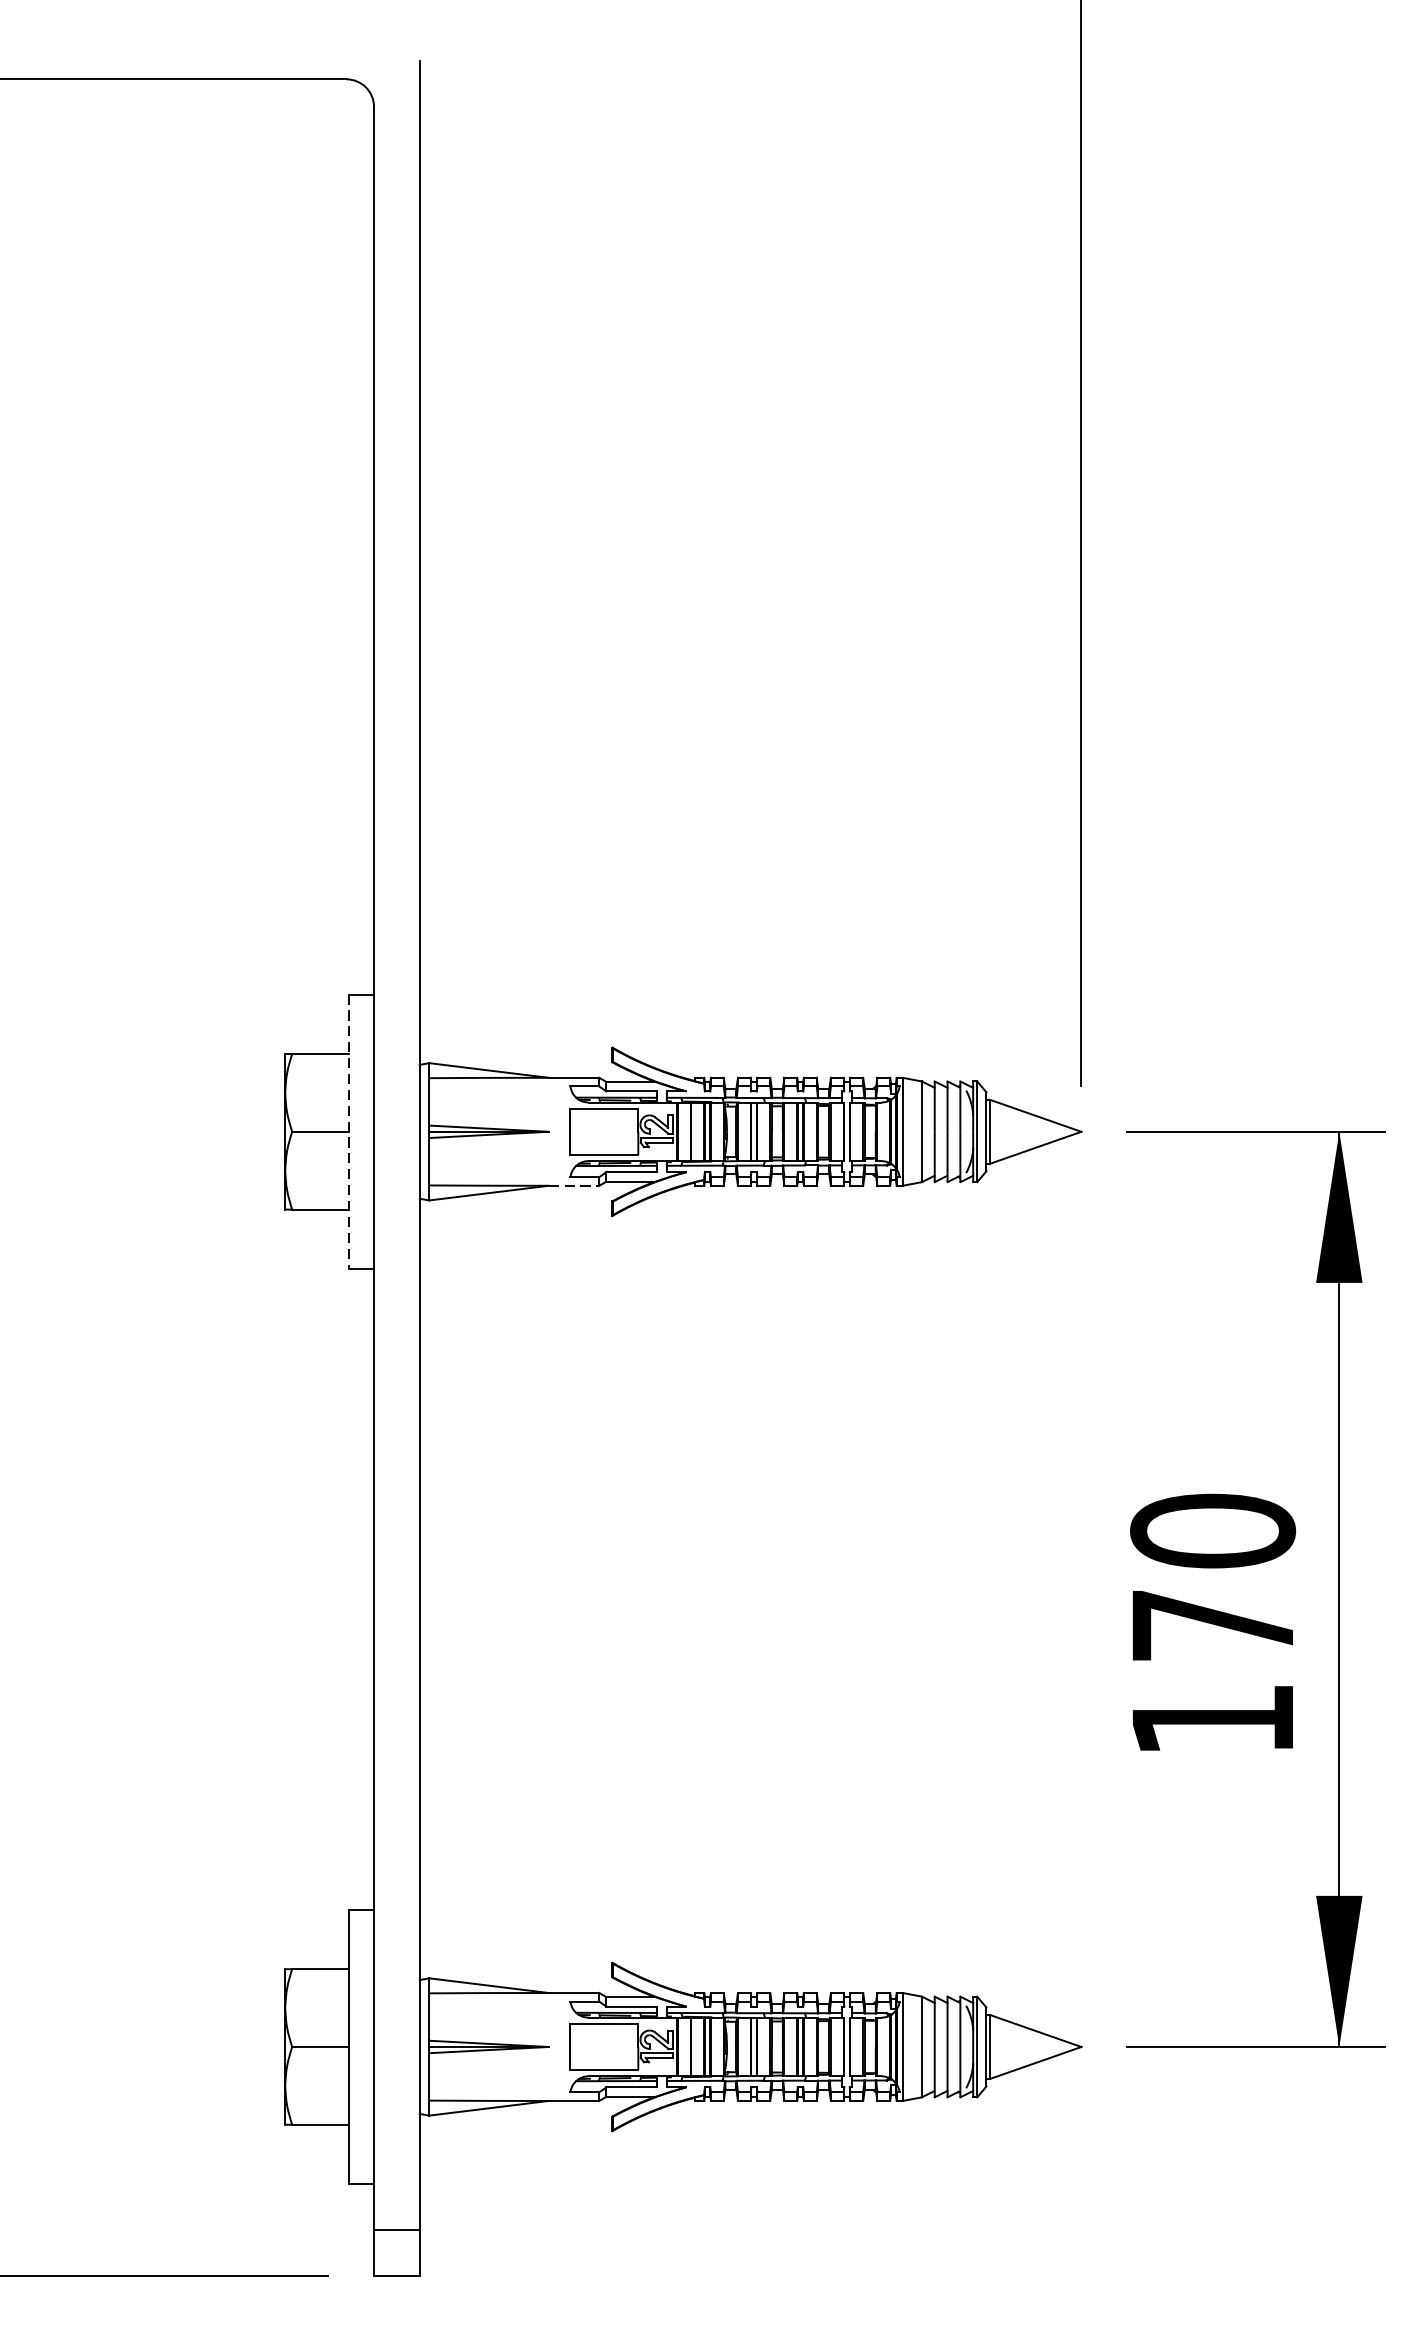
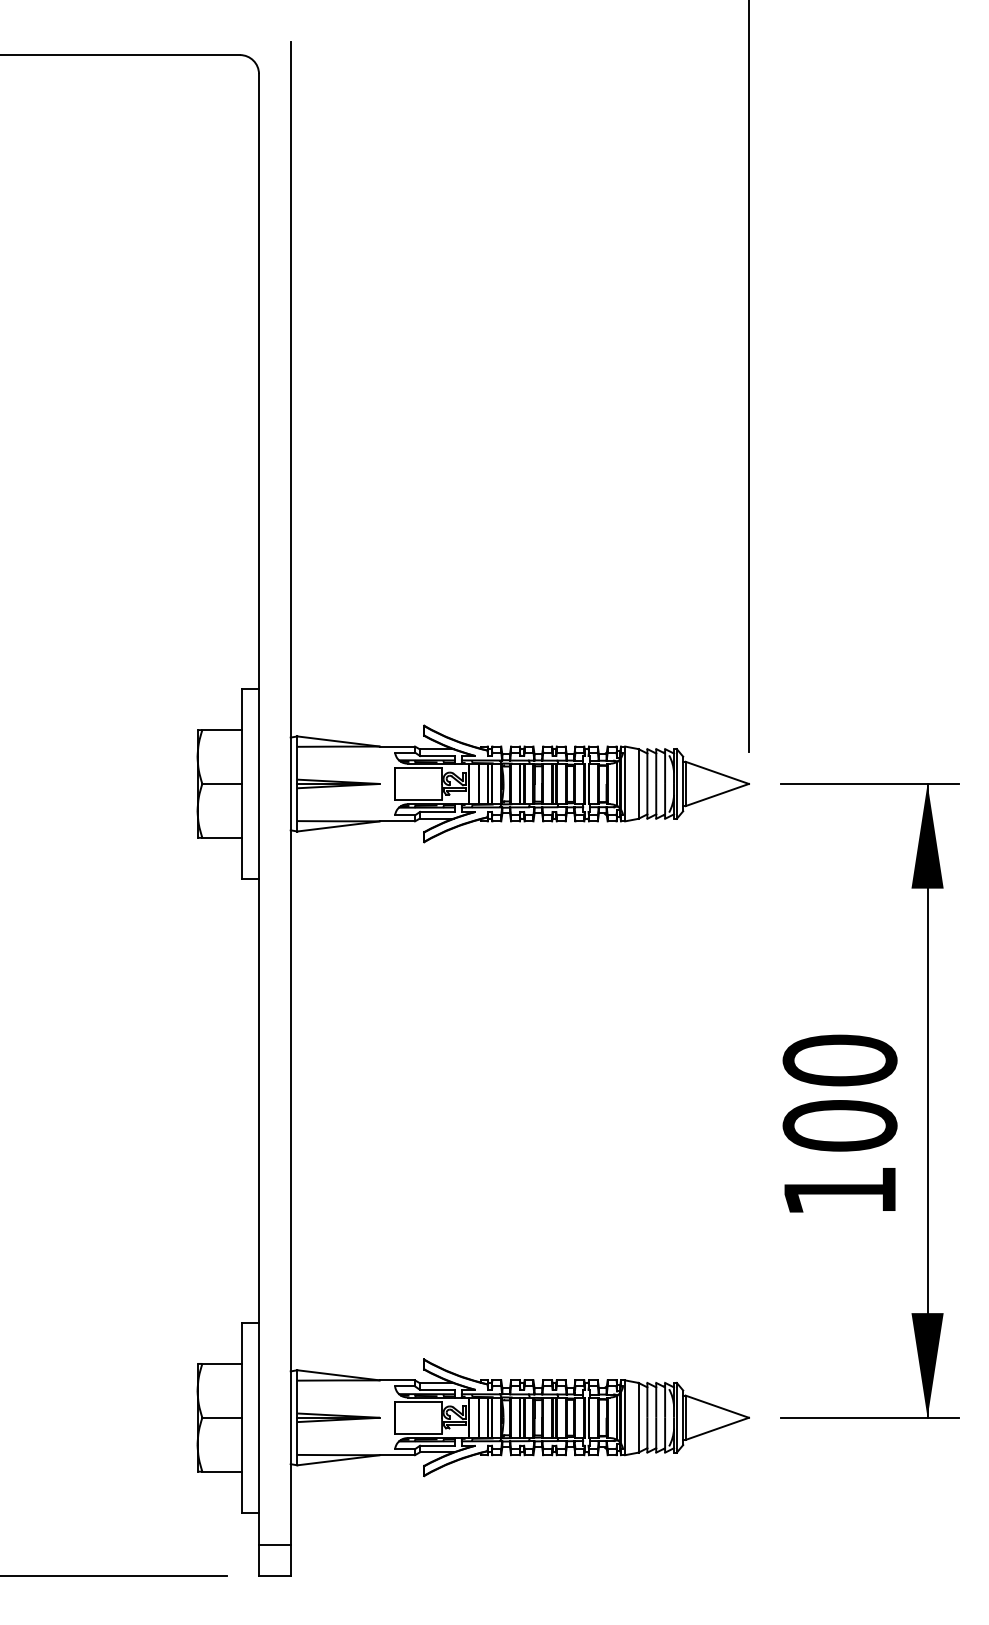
line: (348, 1132) -> (241, 784), dashed -> solid
line: (573, 1185) -> (397, 821), dashed -> solid
text: (1212, 1624) -> (839, 1125), 170 -> 100

